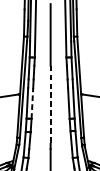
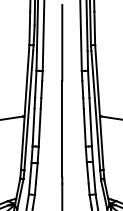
line: (32, 103) -> (39, 127), dashed -> solid
line: (50, 104) -> (62, 129), dashed -> solid

